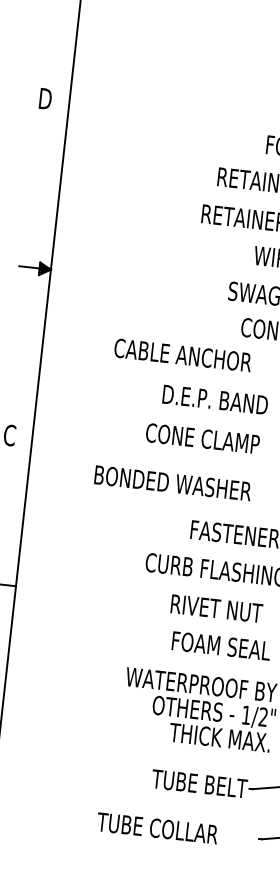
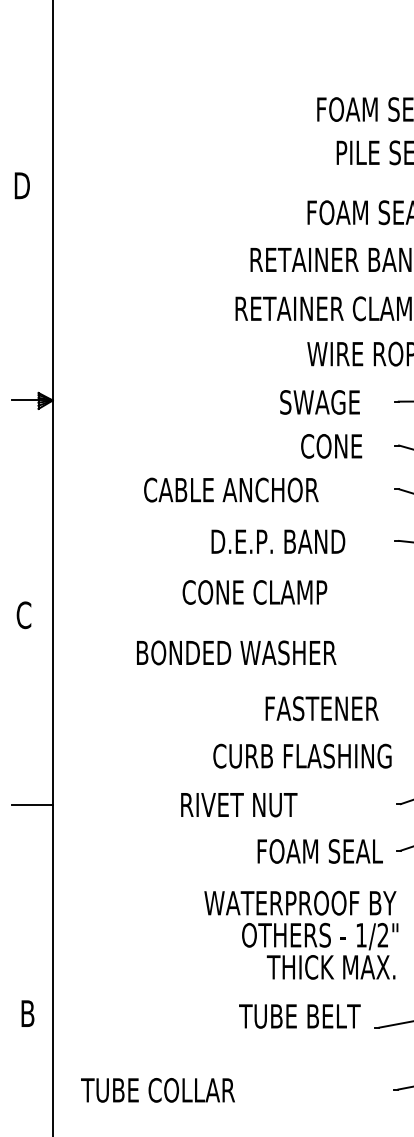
text: (202, 438) -> (254, 592), moved
text: (216, 609) -> (239, 805), moved
text: (199, 783) -> (299, 1016), moved
text: (157, 828) -> (157, 1090), moved

